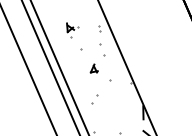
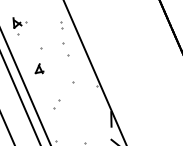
part: (72, 30) -> (19, 26), moved
part: (93, 68) -> (38, 68), moved

